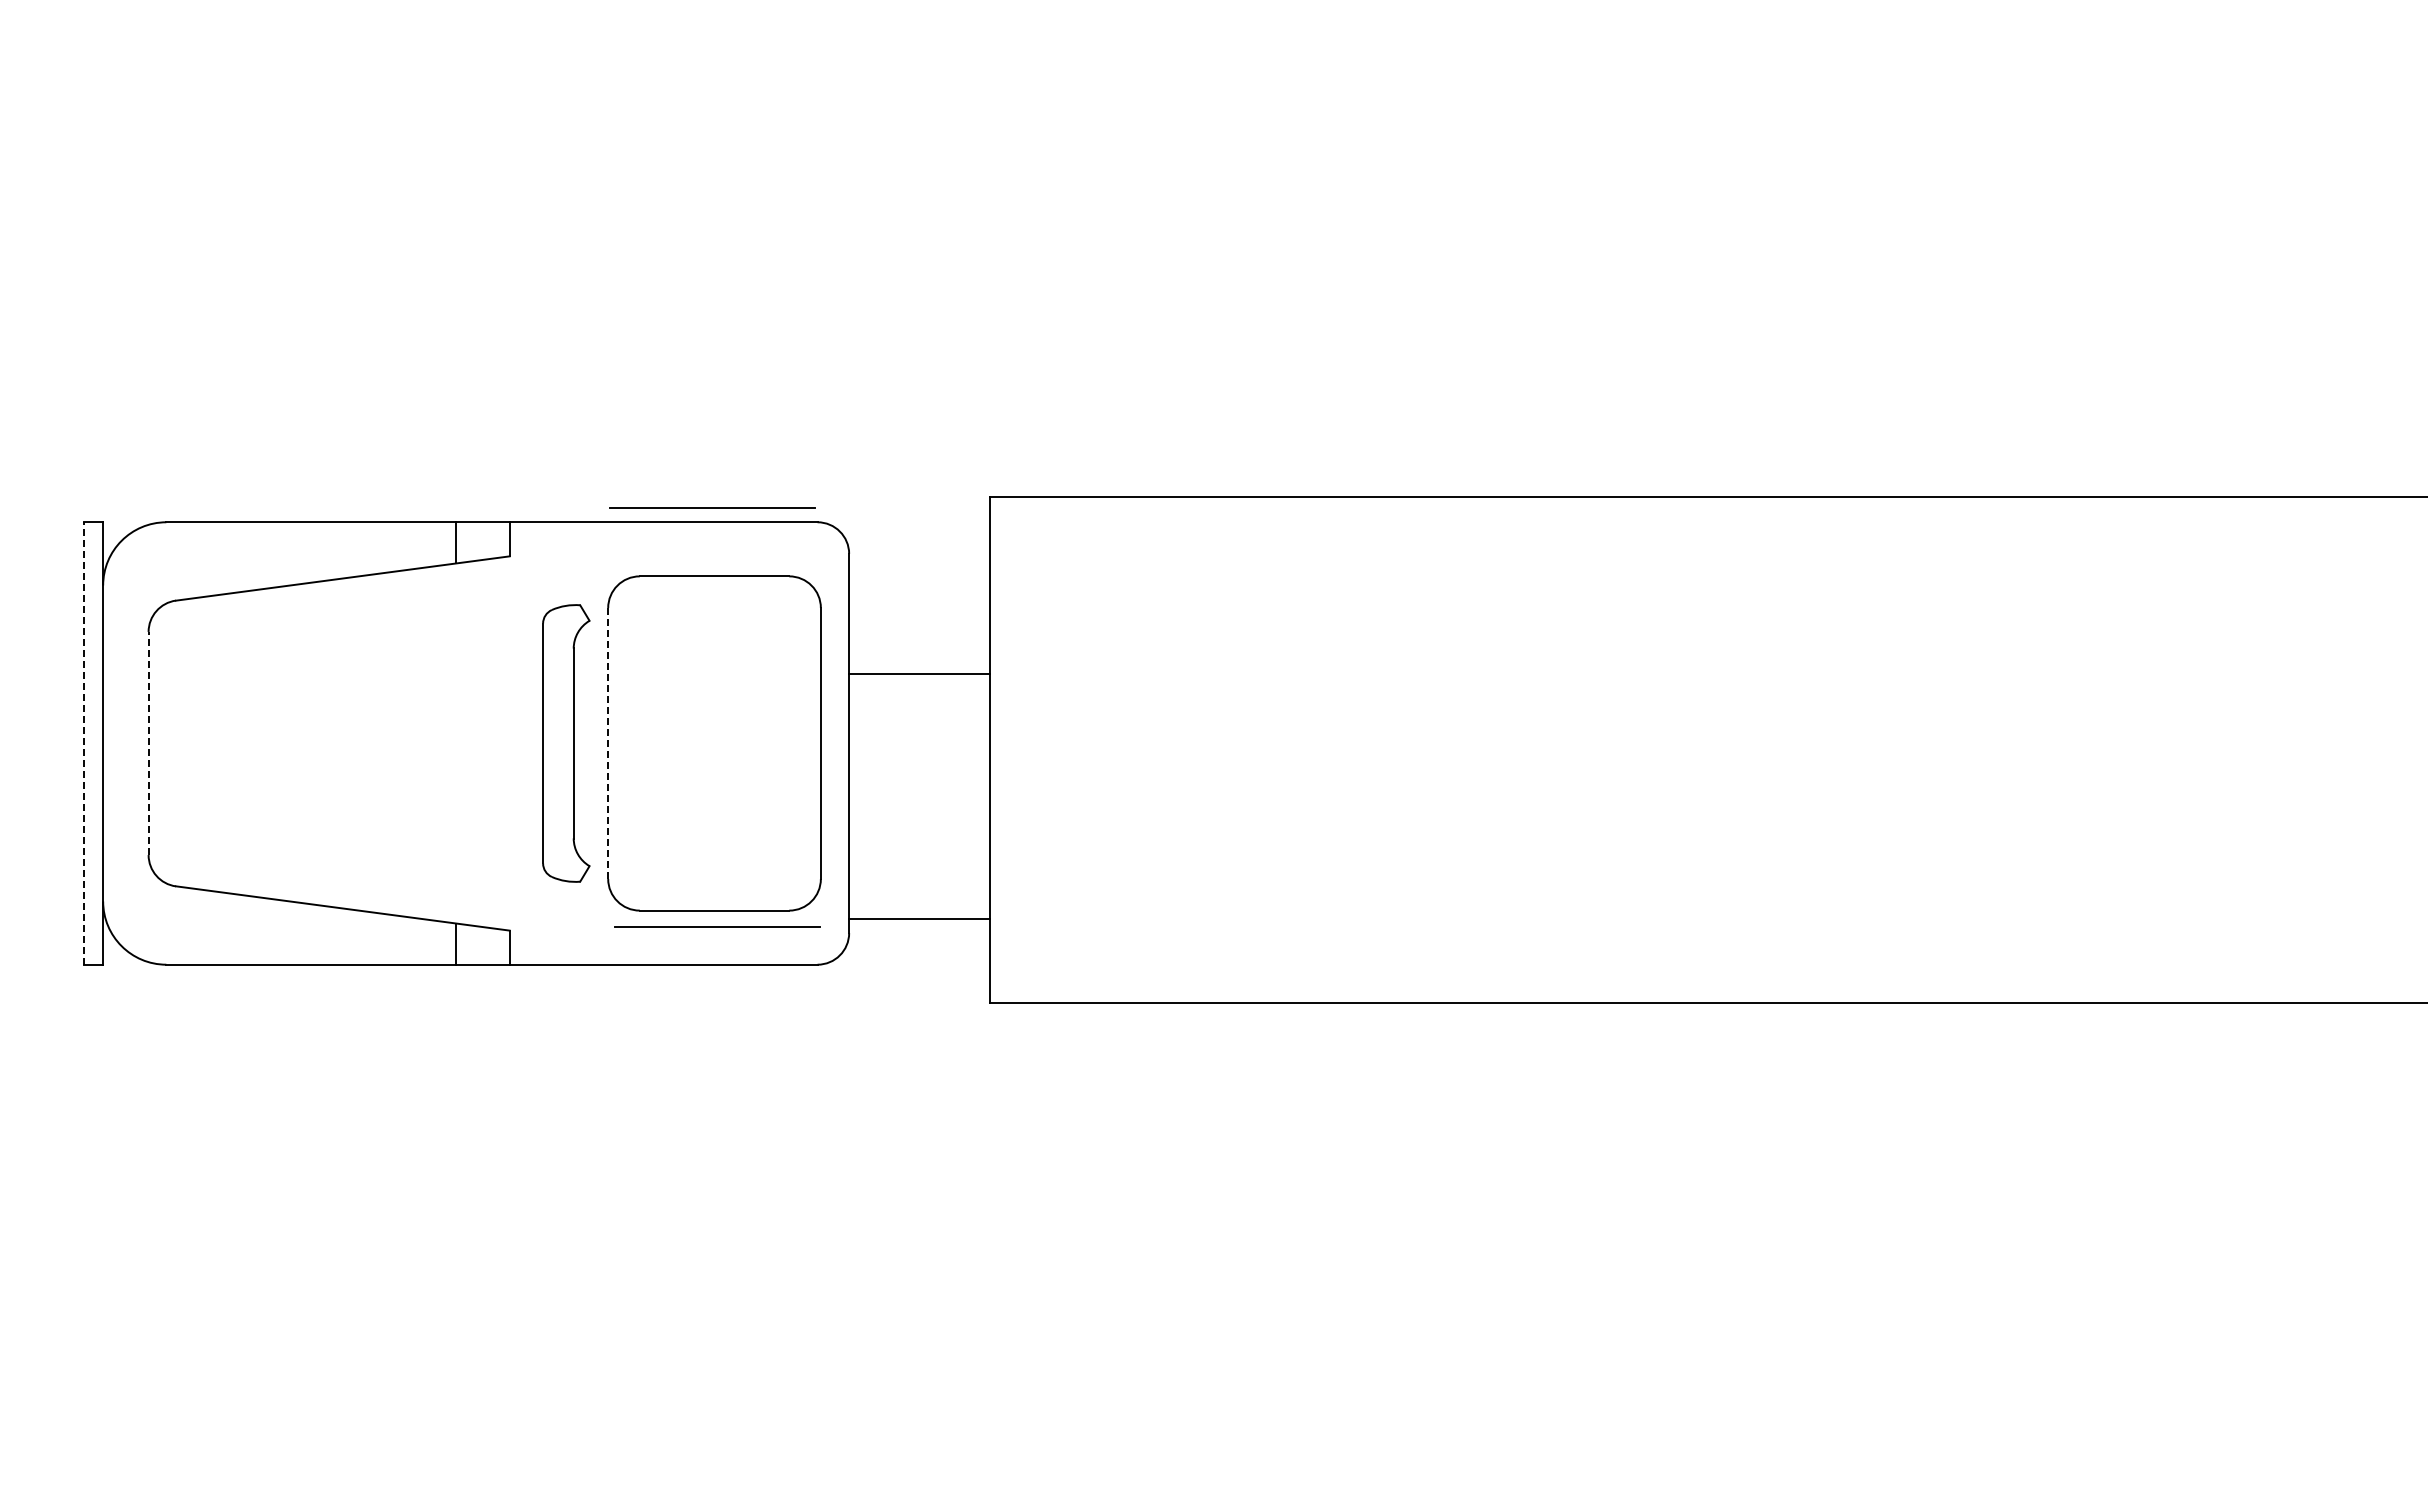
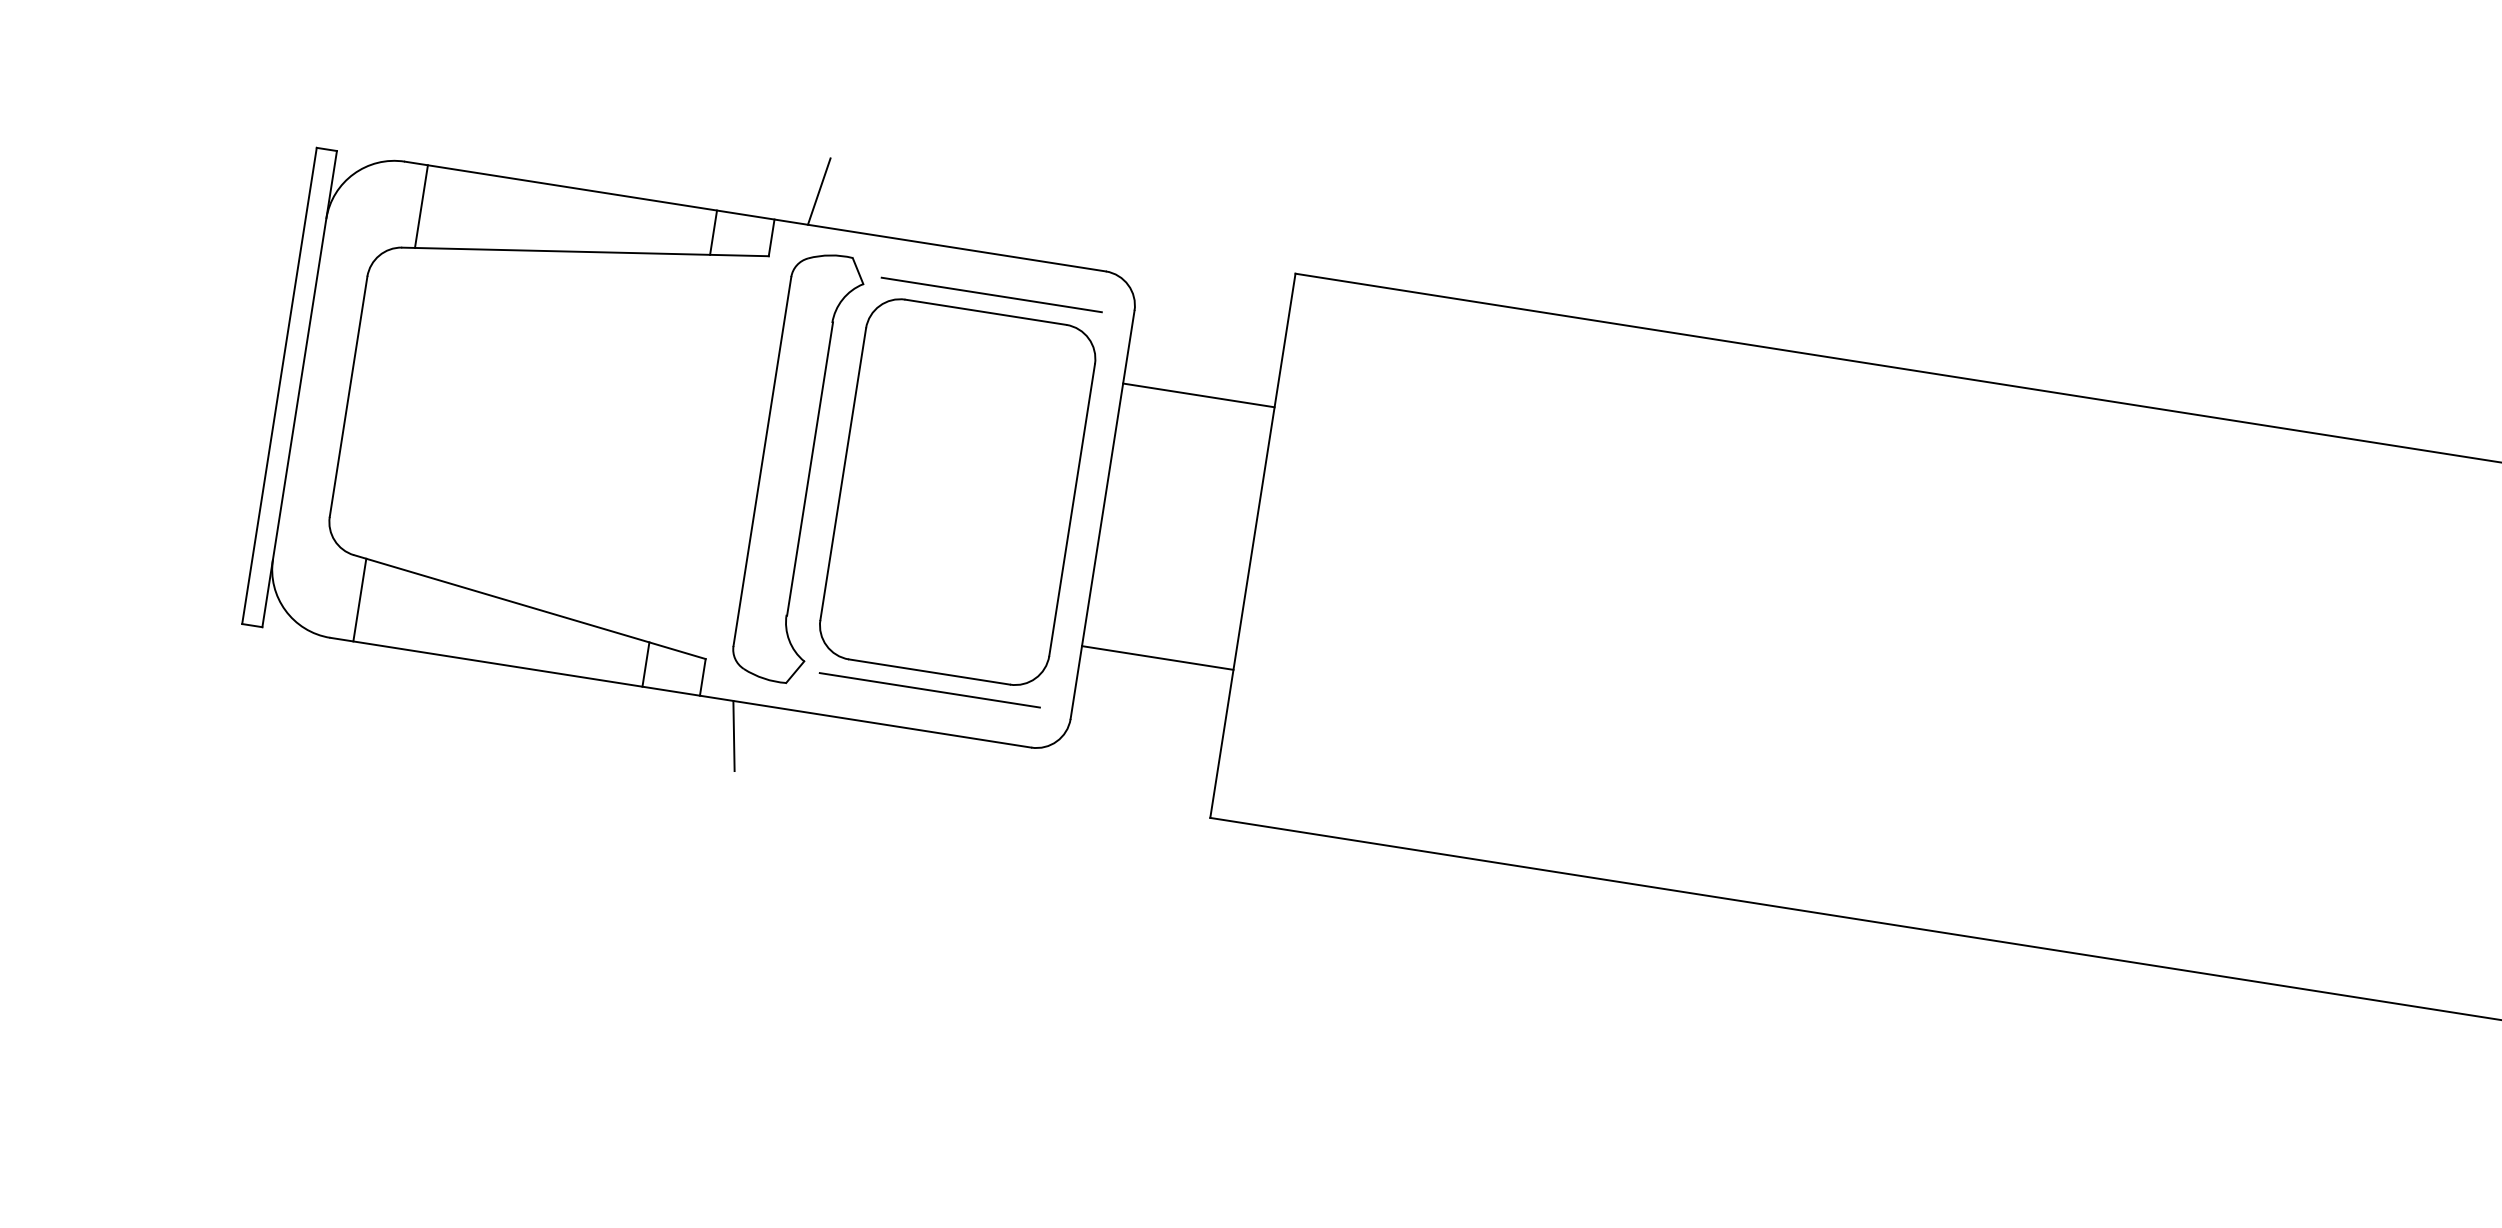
line: (545, 490) -> (818, 191), added
line: (712, 507) -> (991, 294), moved
line: (187, 560) -> (421, 206), added
line: (919, 673) -> (1198, 395), moved
line: (84, 743) -> (279, 385), dashed -> solid
line: (148, 743) -> (348, 396), dashed -> solid
part: (566, 743) -> (798, 467), size x1.43
line: (608, 743) -> (843, 474), dashed -> solid
line: (919, 919) -> (1157, 658), moved
line: (187, 925) -> (359, 599), added
line: (545, 996) -> (733, 735), added

